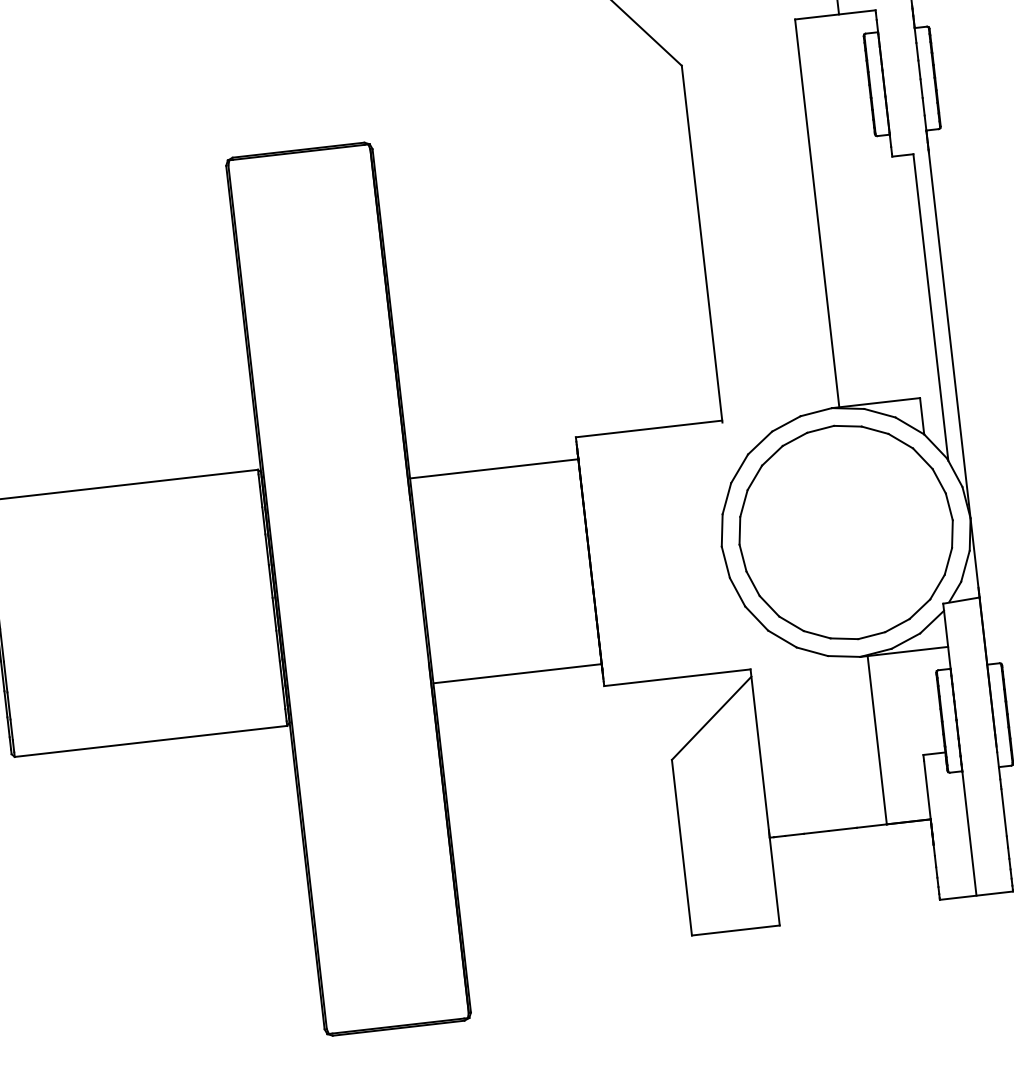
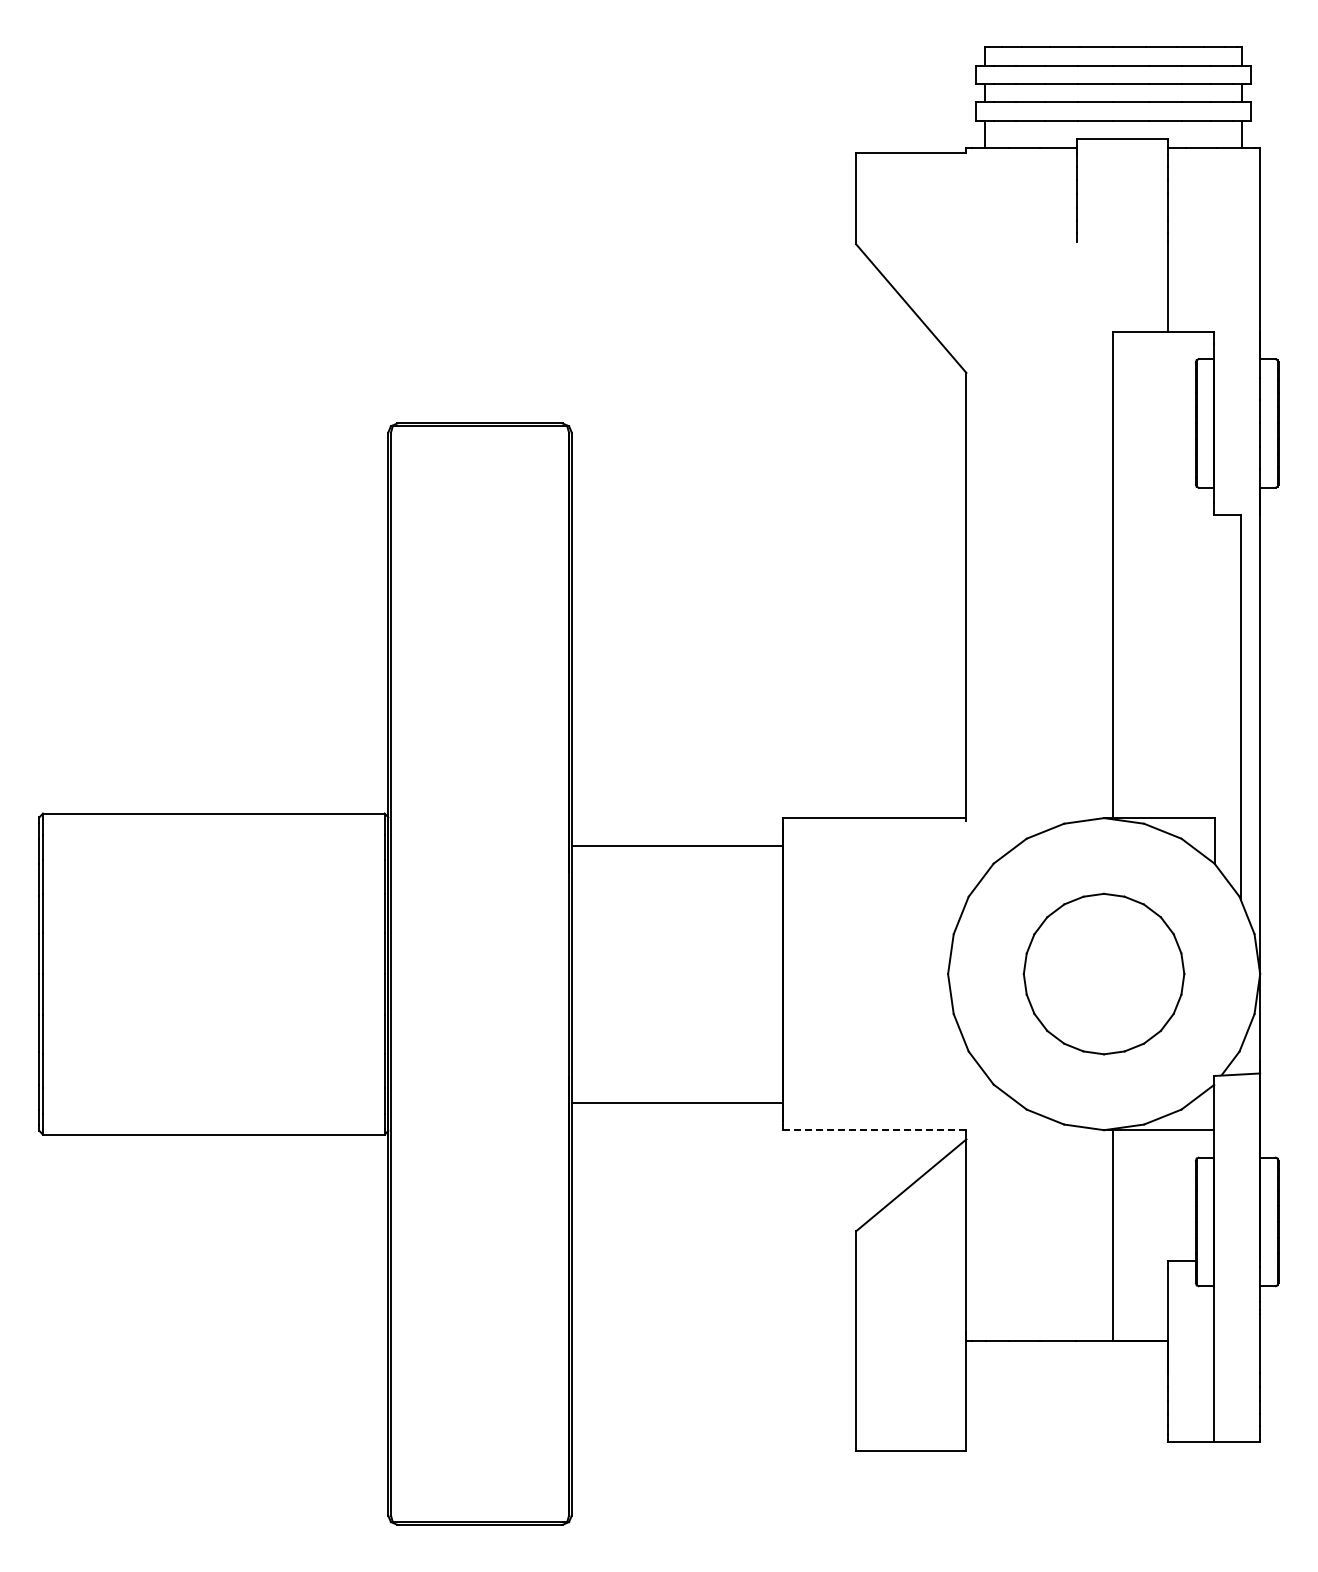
part: (845, 532) -> (1103, 973), size x0.6
line: (677, 678) -> (874, 1130), solid -> dashed

